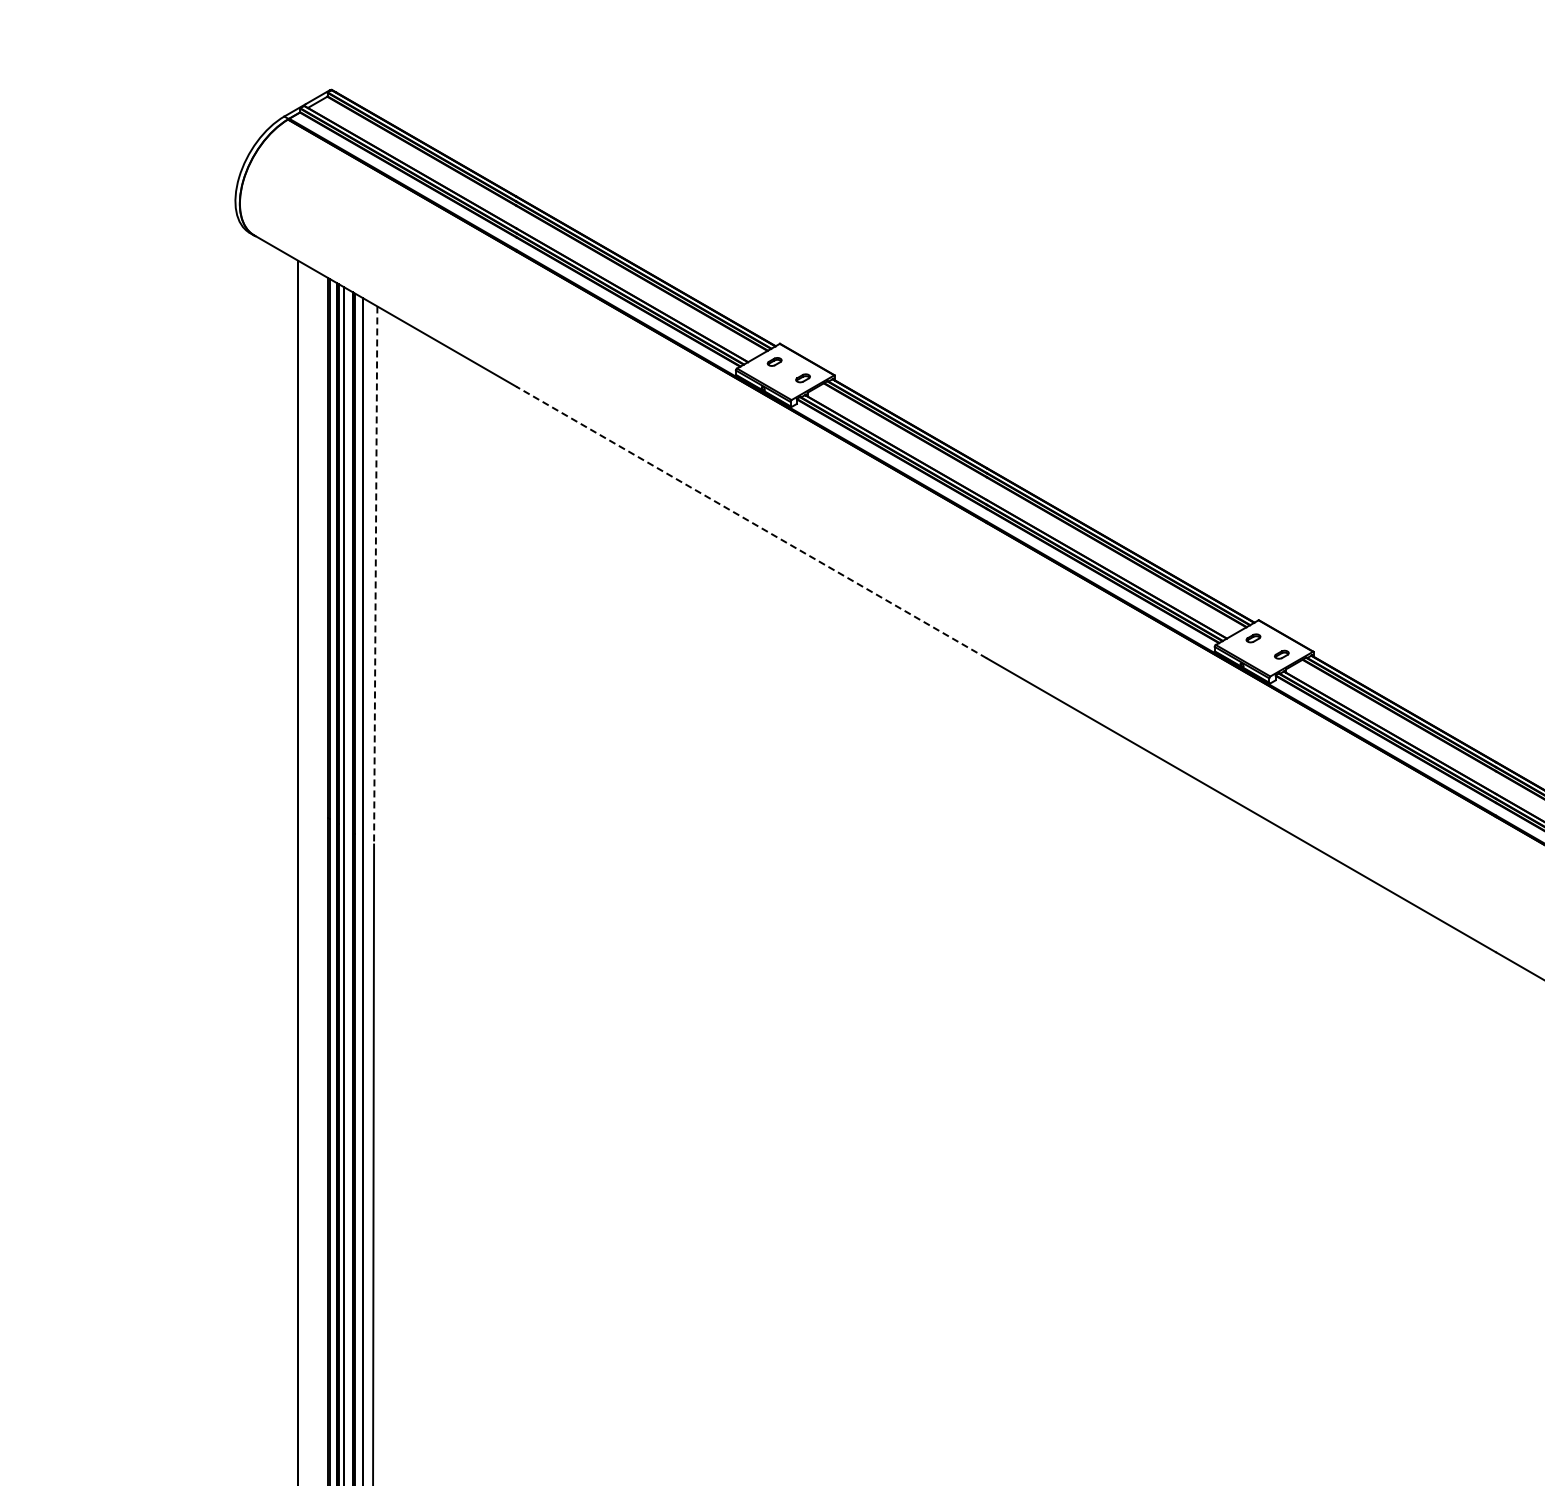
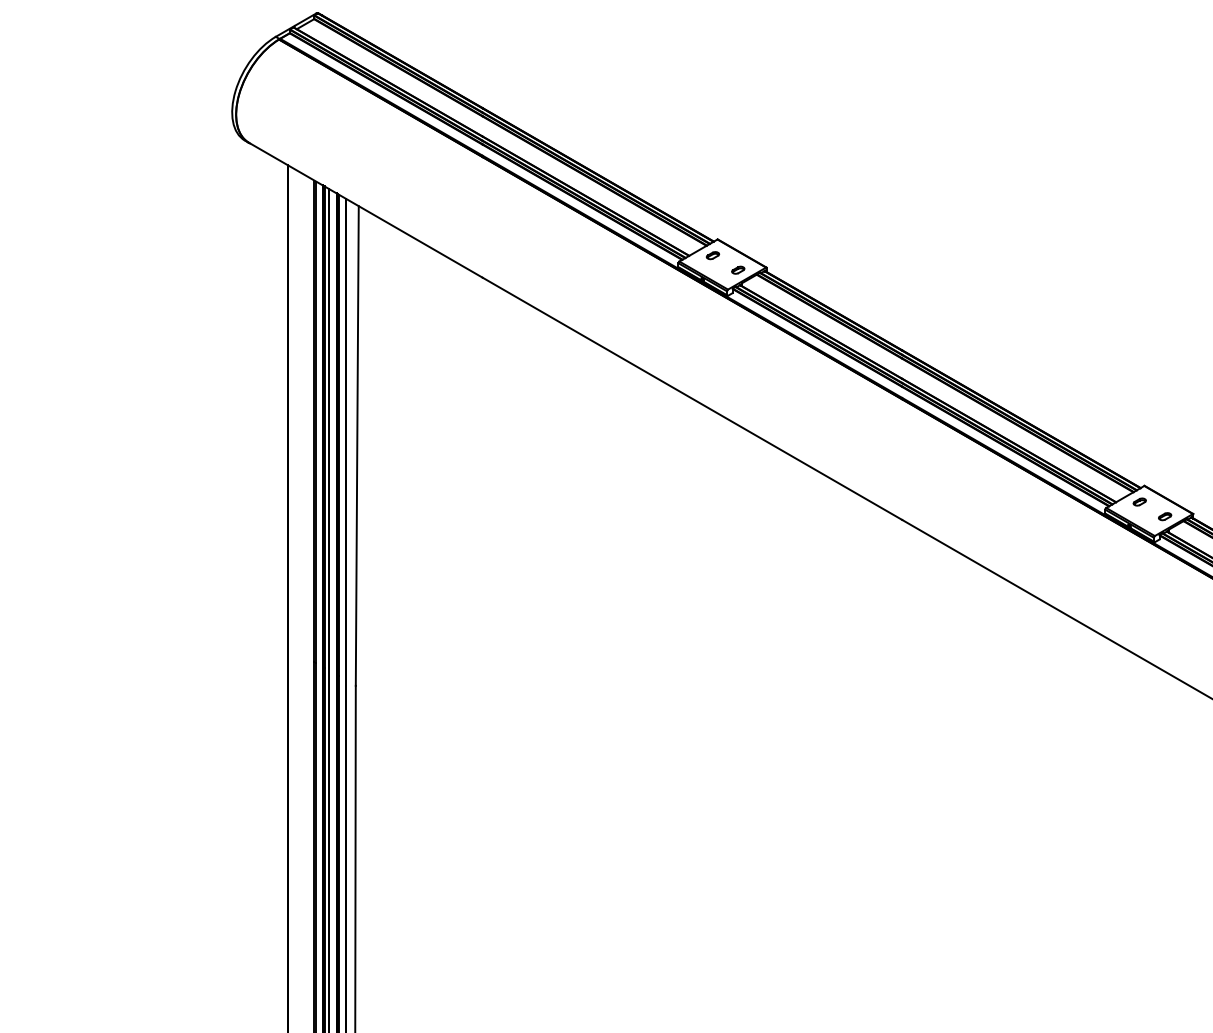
line: (751, 522) -> (692, 398), dashed -> solid
line: (375, 575) -> (357, 446), dashed -> solid

